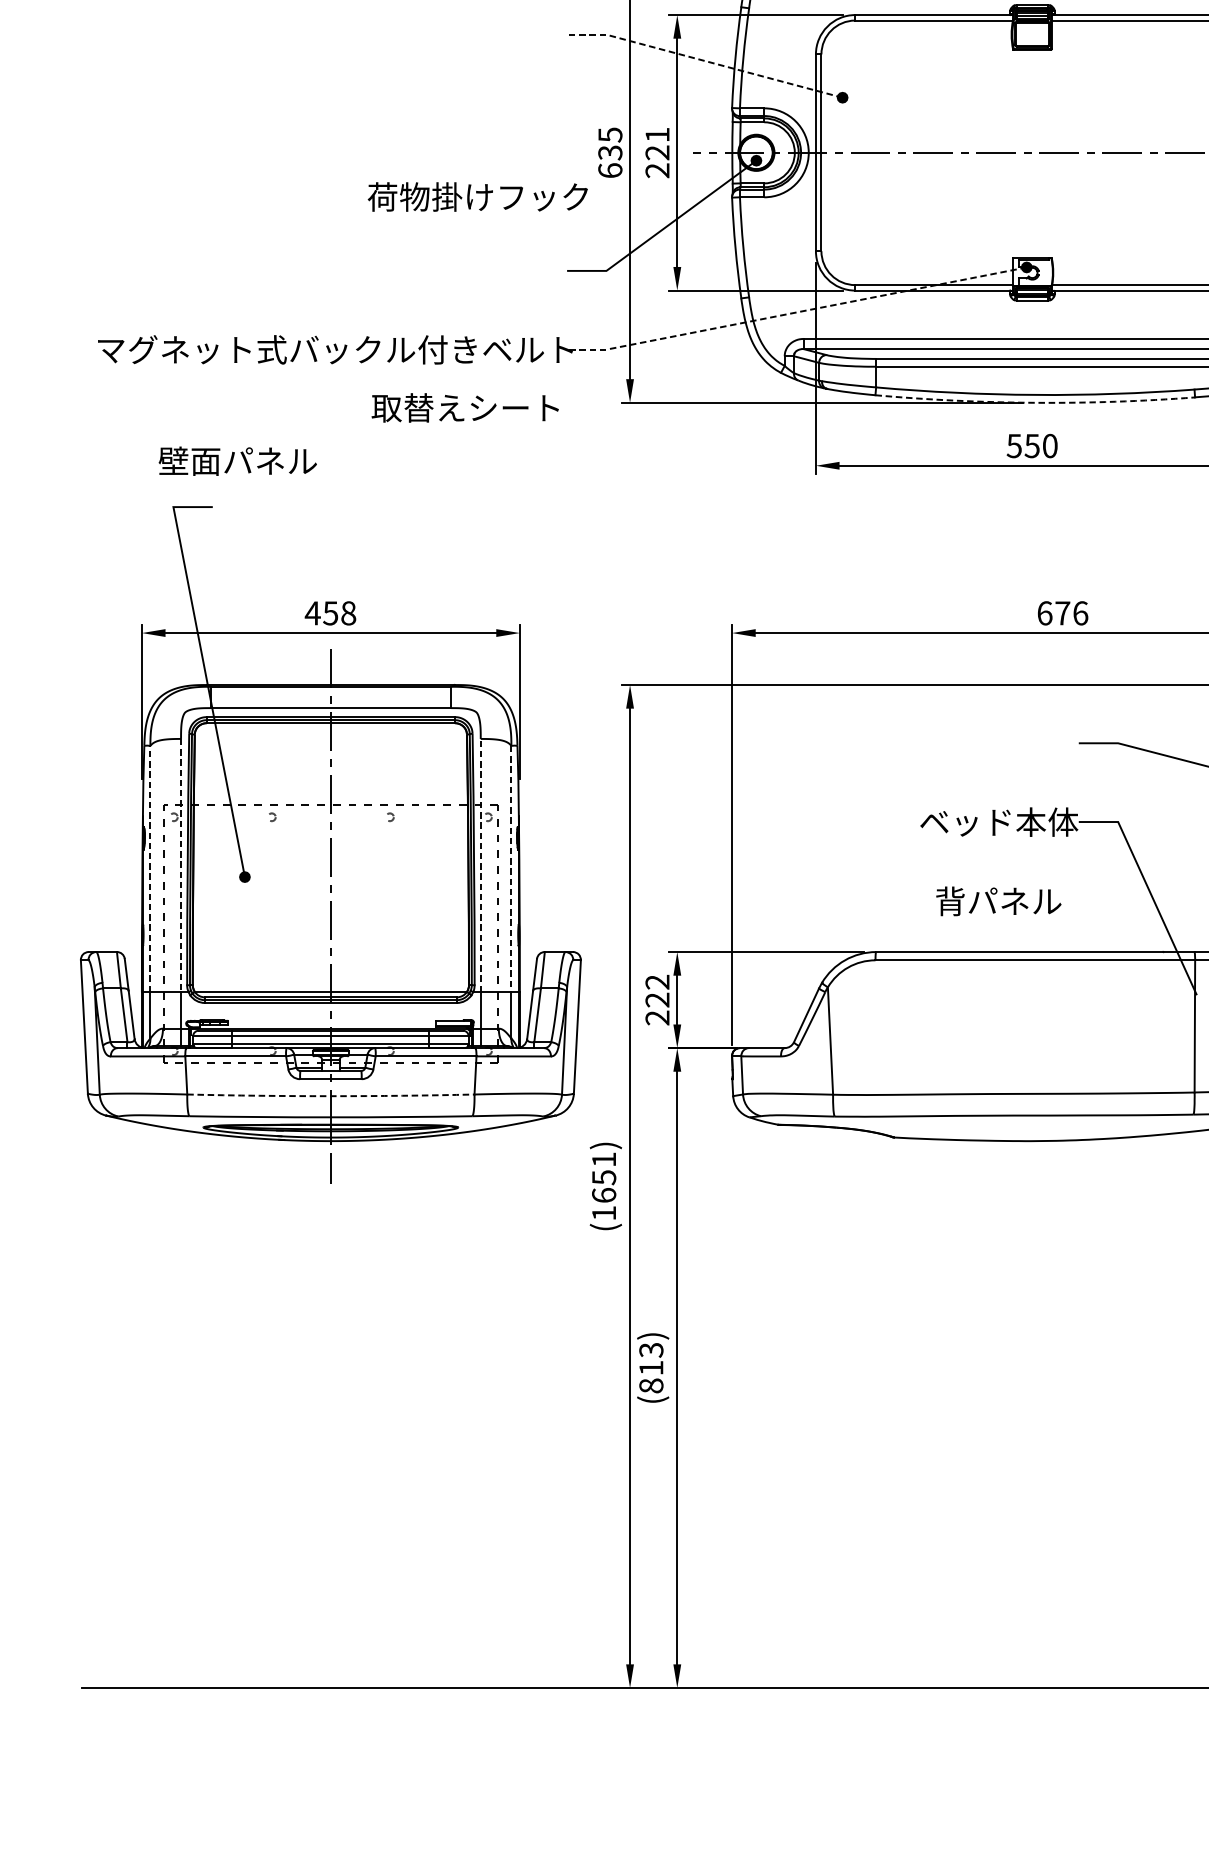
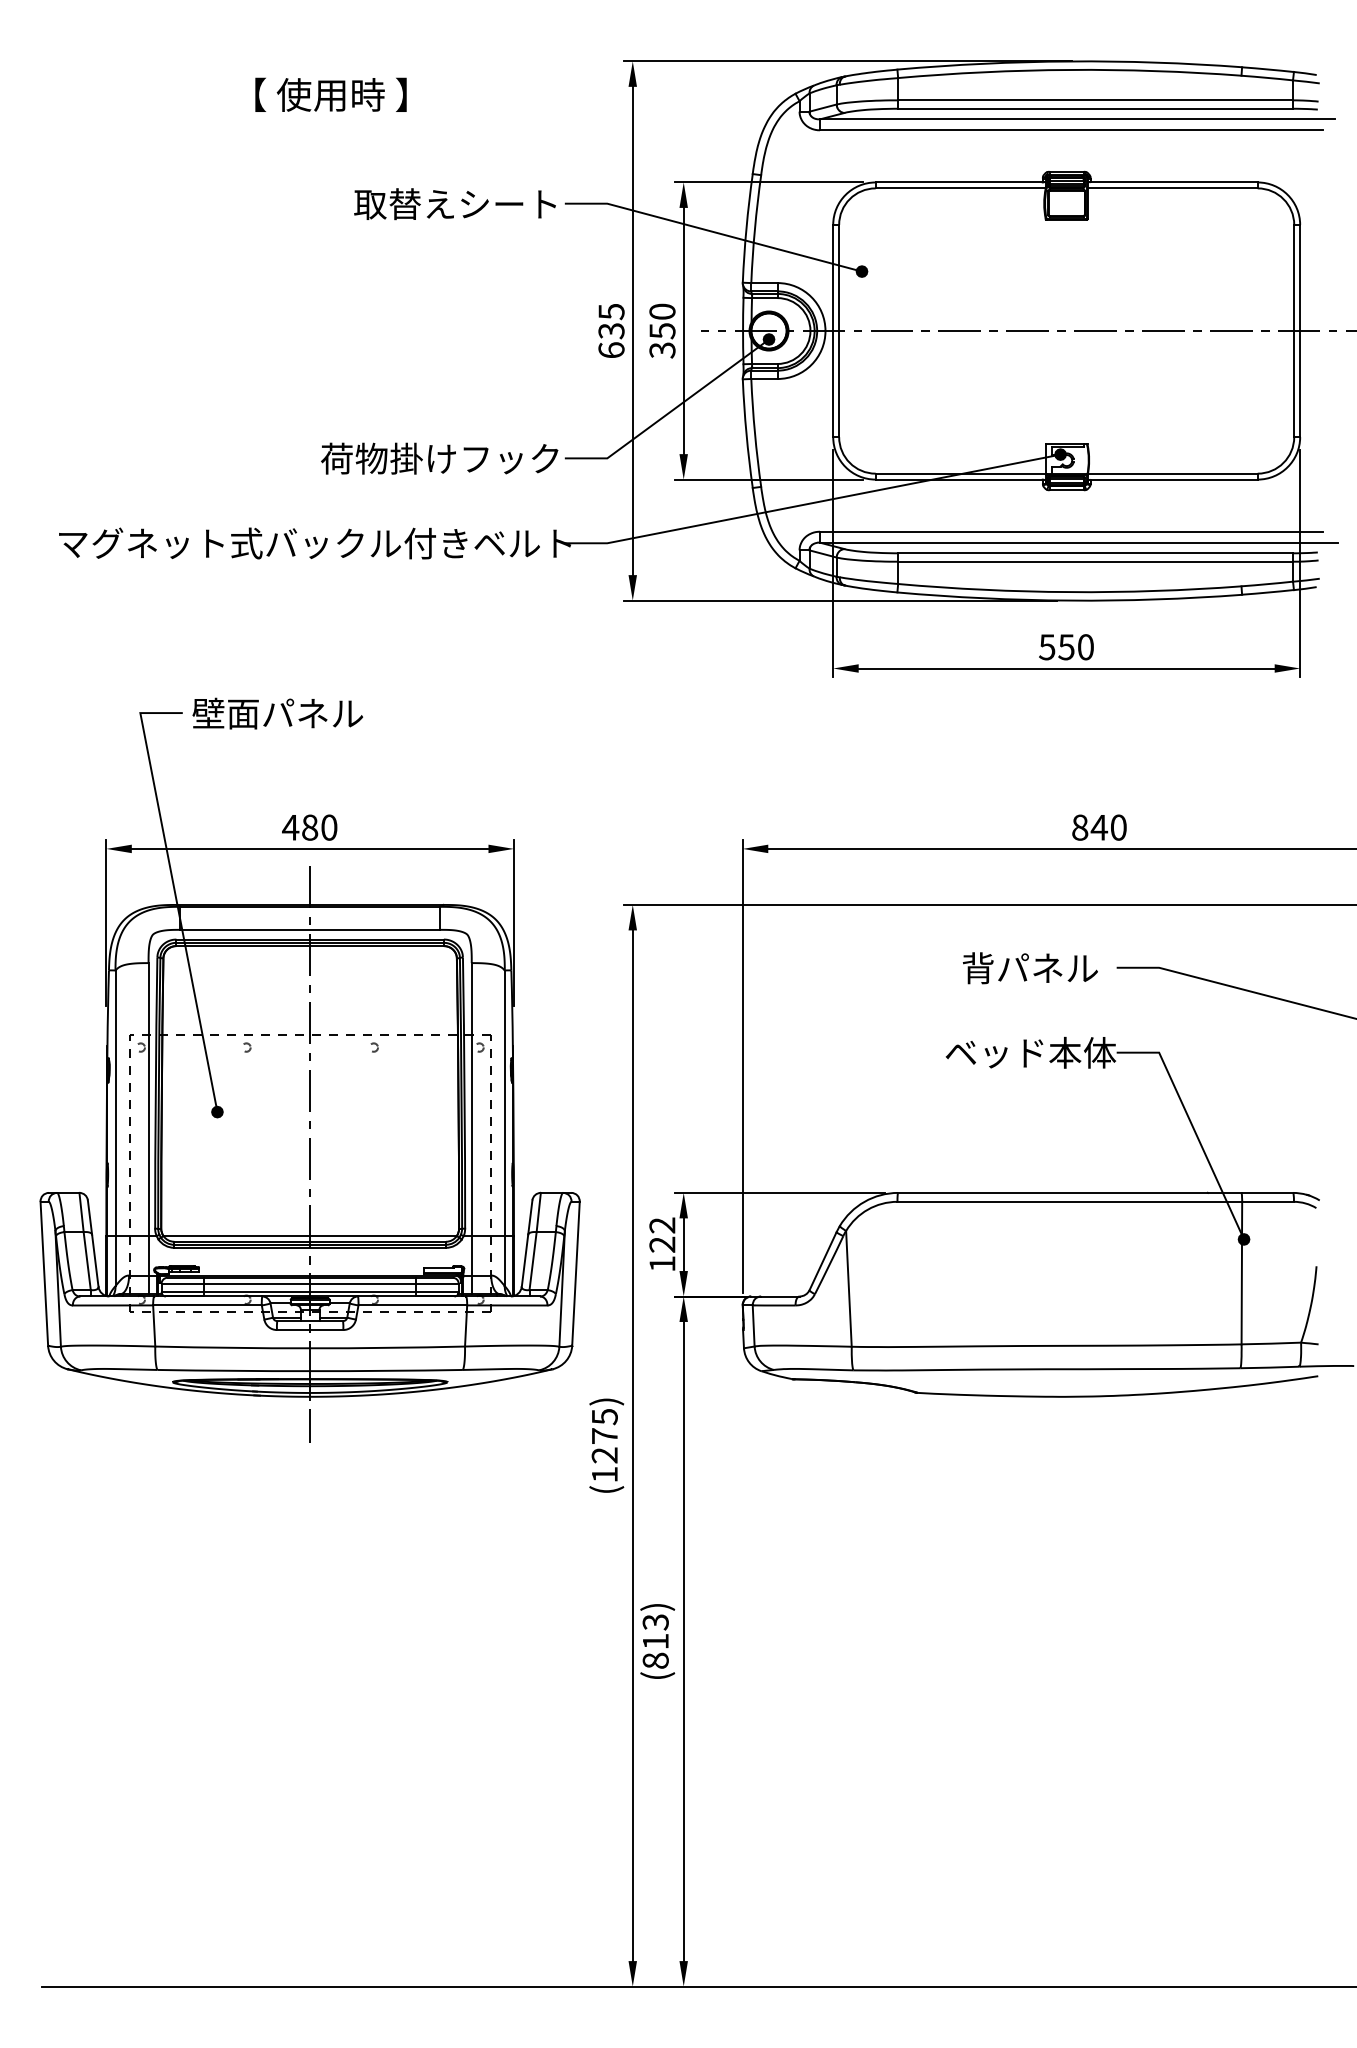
line: (704, 60) -> (713, 231), dashed -> solid
text: (657, 152) -> (662, 330), 221 -> 350
text: (477, 196) -> (439, 458), moved
line: (796, 312) -> (812, 503), dashed -> solid
arc: (1035, 402) -> (1069, 600), dashed -> solid
text: (464, 408) -> (454, 204), moved
text: (237, 461) -> (277, 713), moved
text: (339, 613) -> (319, 827), 458 -> 480
text: (1062, 613) -> (1099, 827), 676 -> 840
line: (480, 865) -> (471, 1099), dashed -> solid
line: (180, 866) -> (148, 1100), dashed -> solid
line: (150, 869) -> (115, 1103), dashed -> solid
line: (511, 869) -> (504, 1103), dashed -> solid
text: (998, 901) -> (1030, 968), moved
fill: (1196, 995) -> (1243, 1239), added
text: (657, 1018) -> (662, 1264), 222 -> 122
arc: (331, 1096) -> (310, 1348), dashed -> solid
text: (603, 1177) -> (604, 1436), (1651) -> (1275)

